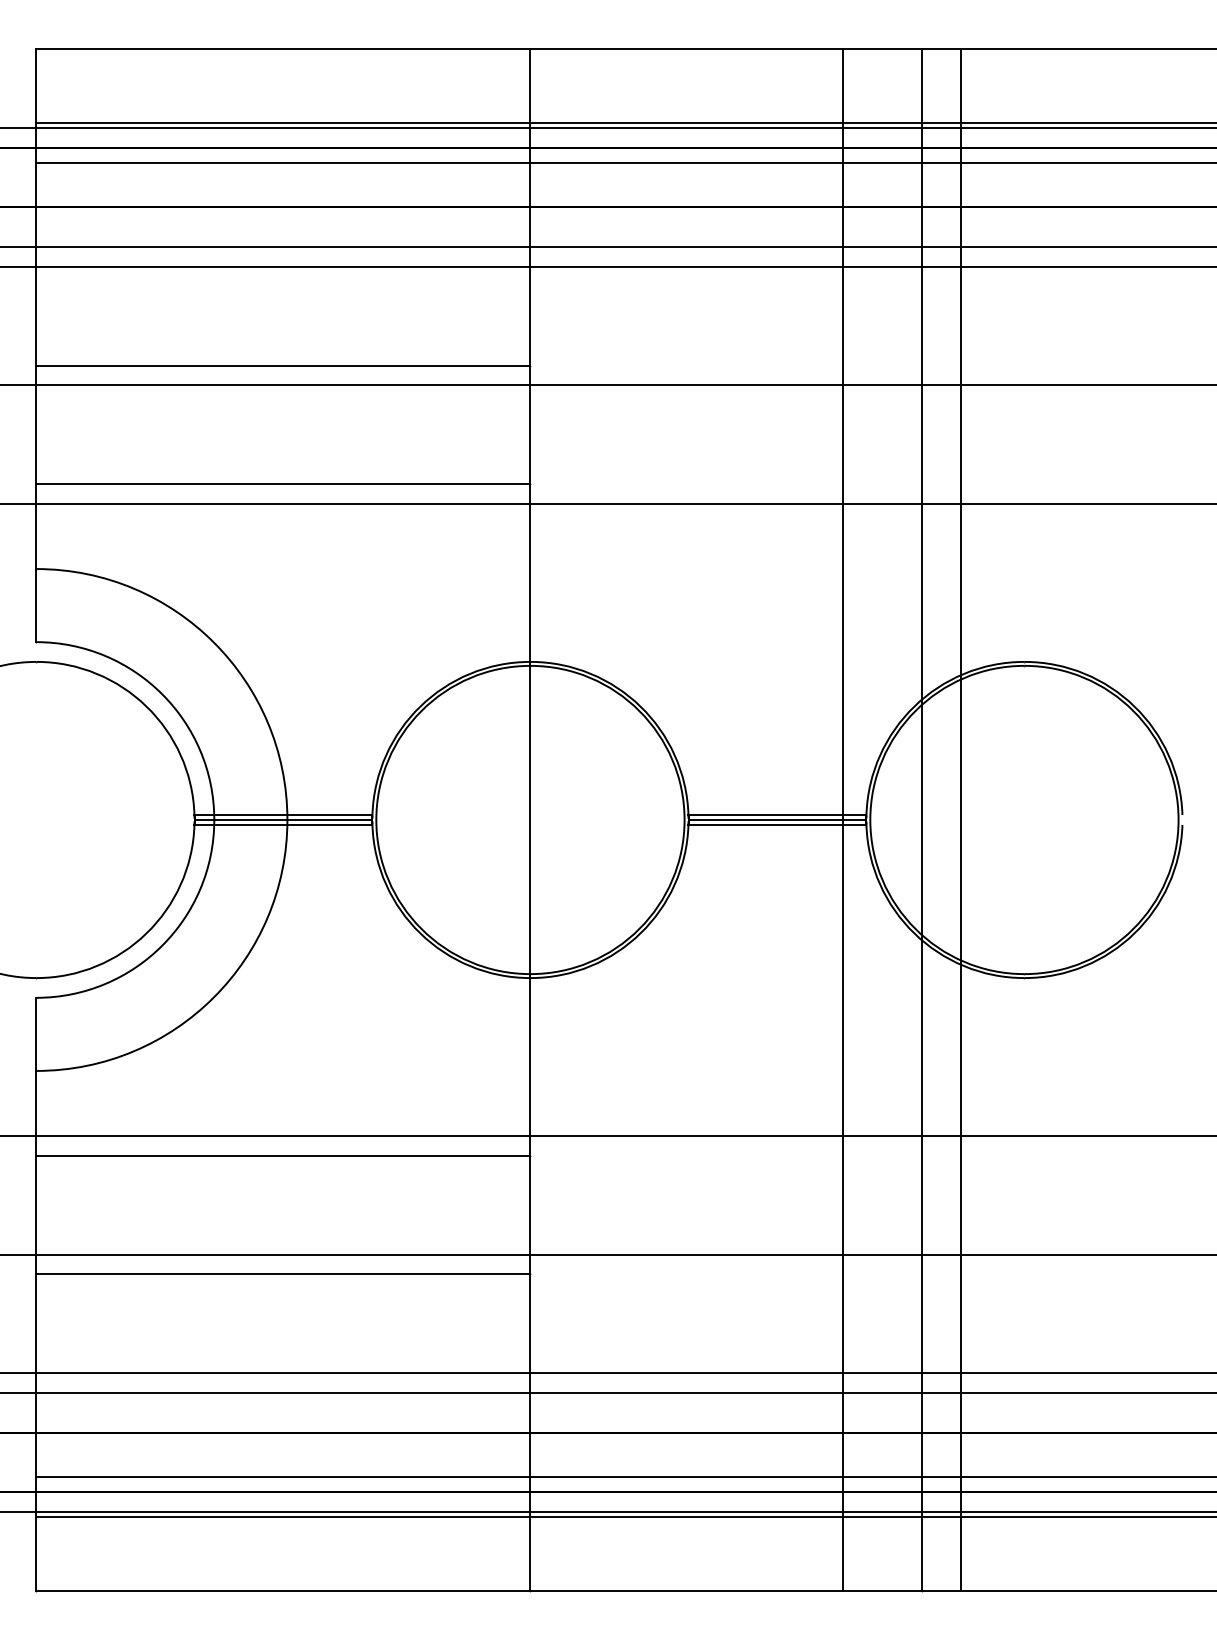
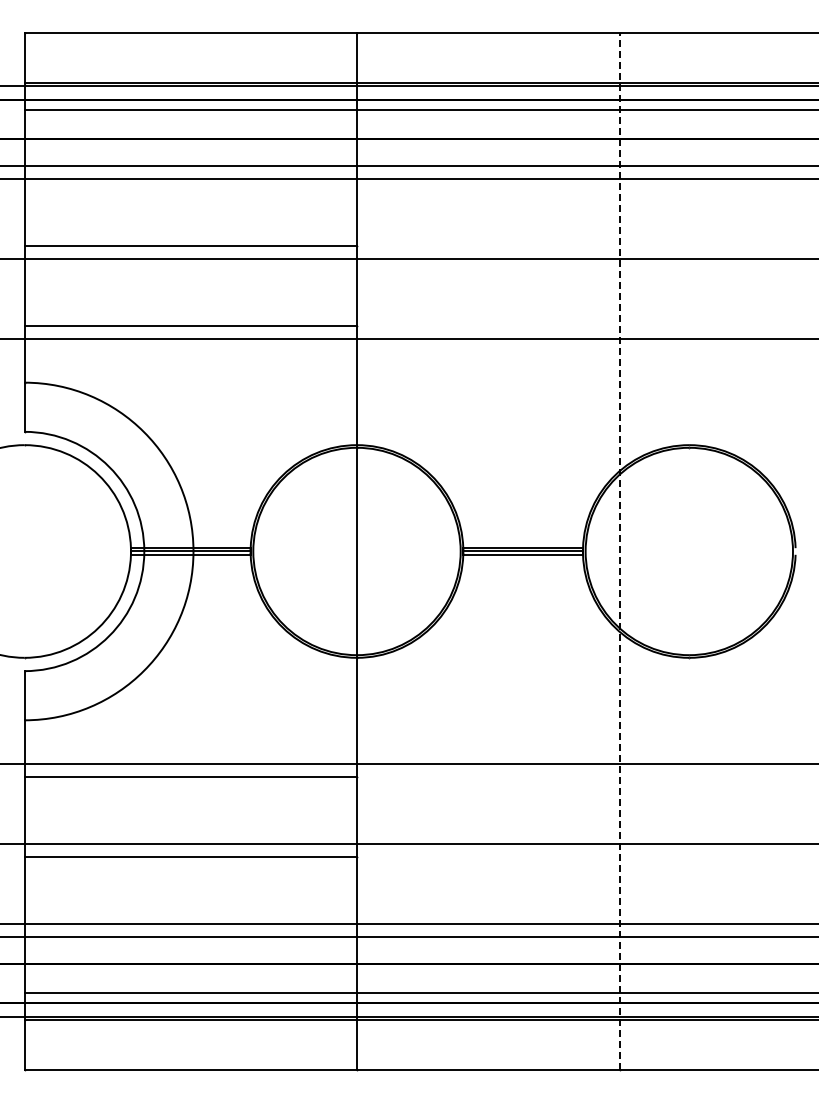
line: (922, 818) -> (620, 550), solid -> dashed
line: (843, 820) -> (567, 551), removed
line: (960, 820) -> (646, 551), removed

